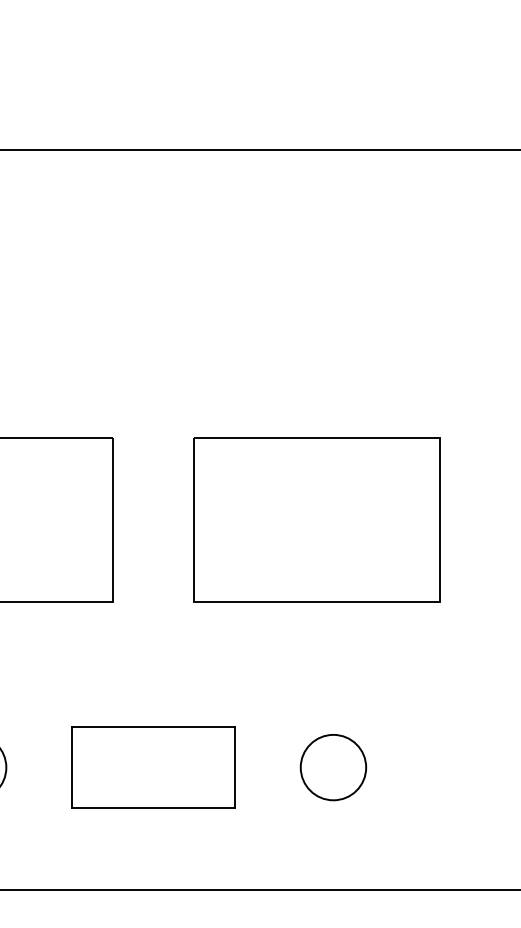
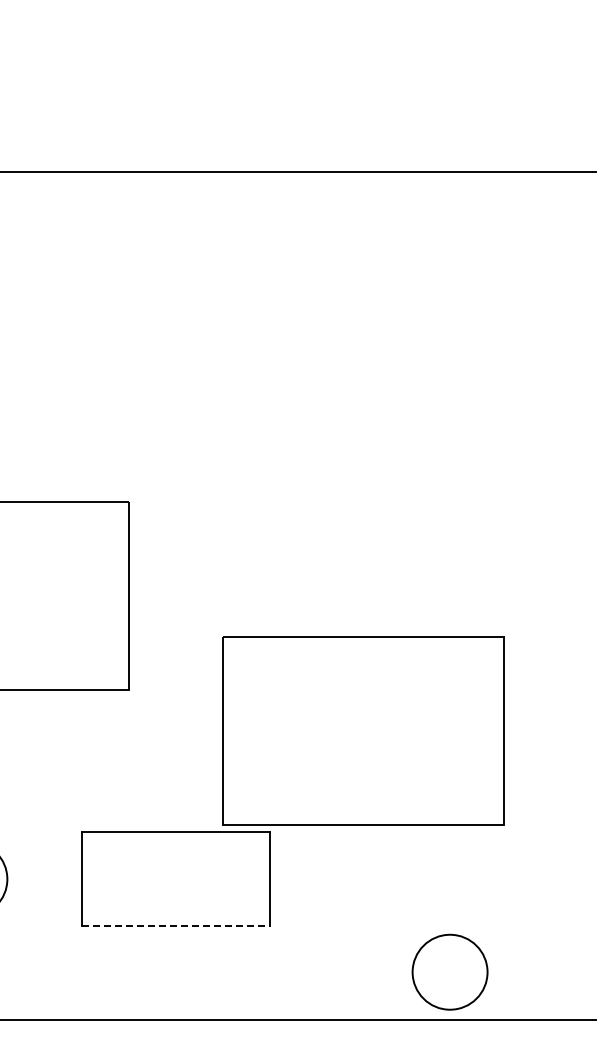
part: (317, 519) -> (363, 730), moved
circle: (332, 766) -> (449, 971), moved
line: (153, 808) -> (176, 926), solid -> dashed

